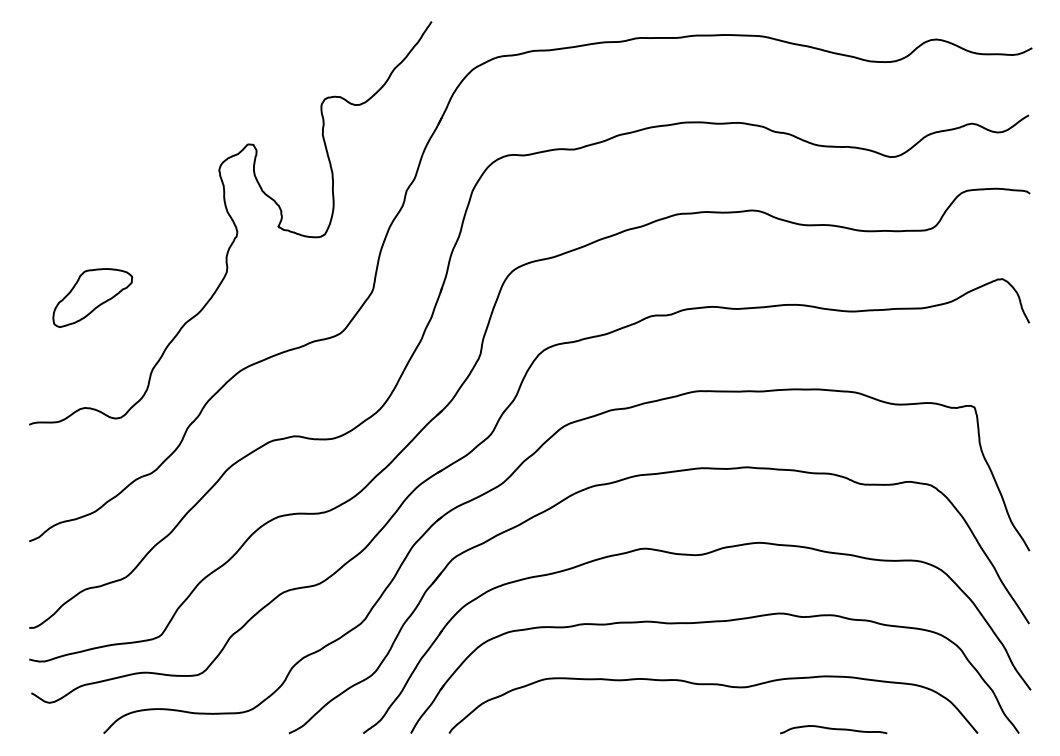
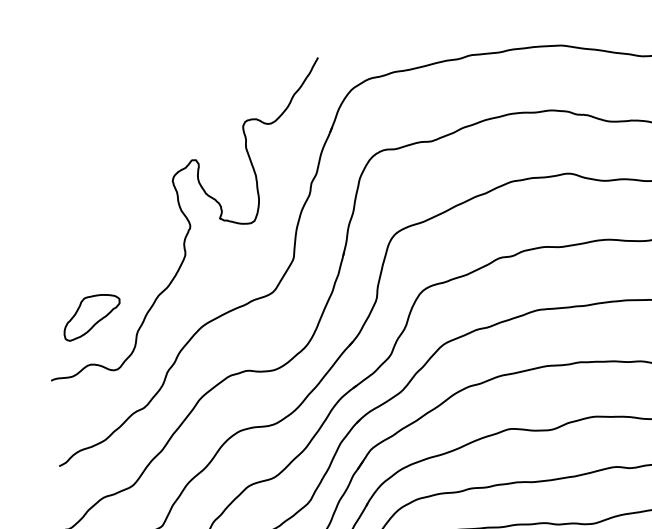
part: (92, 297) -> (91, 316), moved

